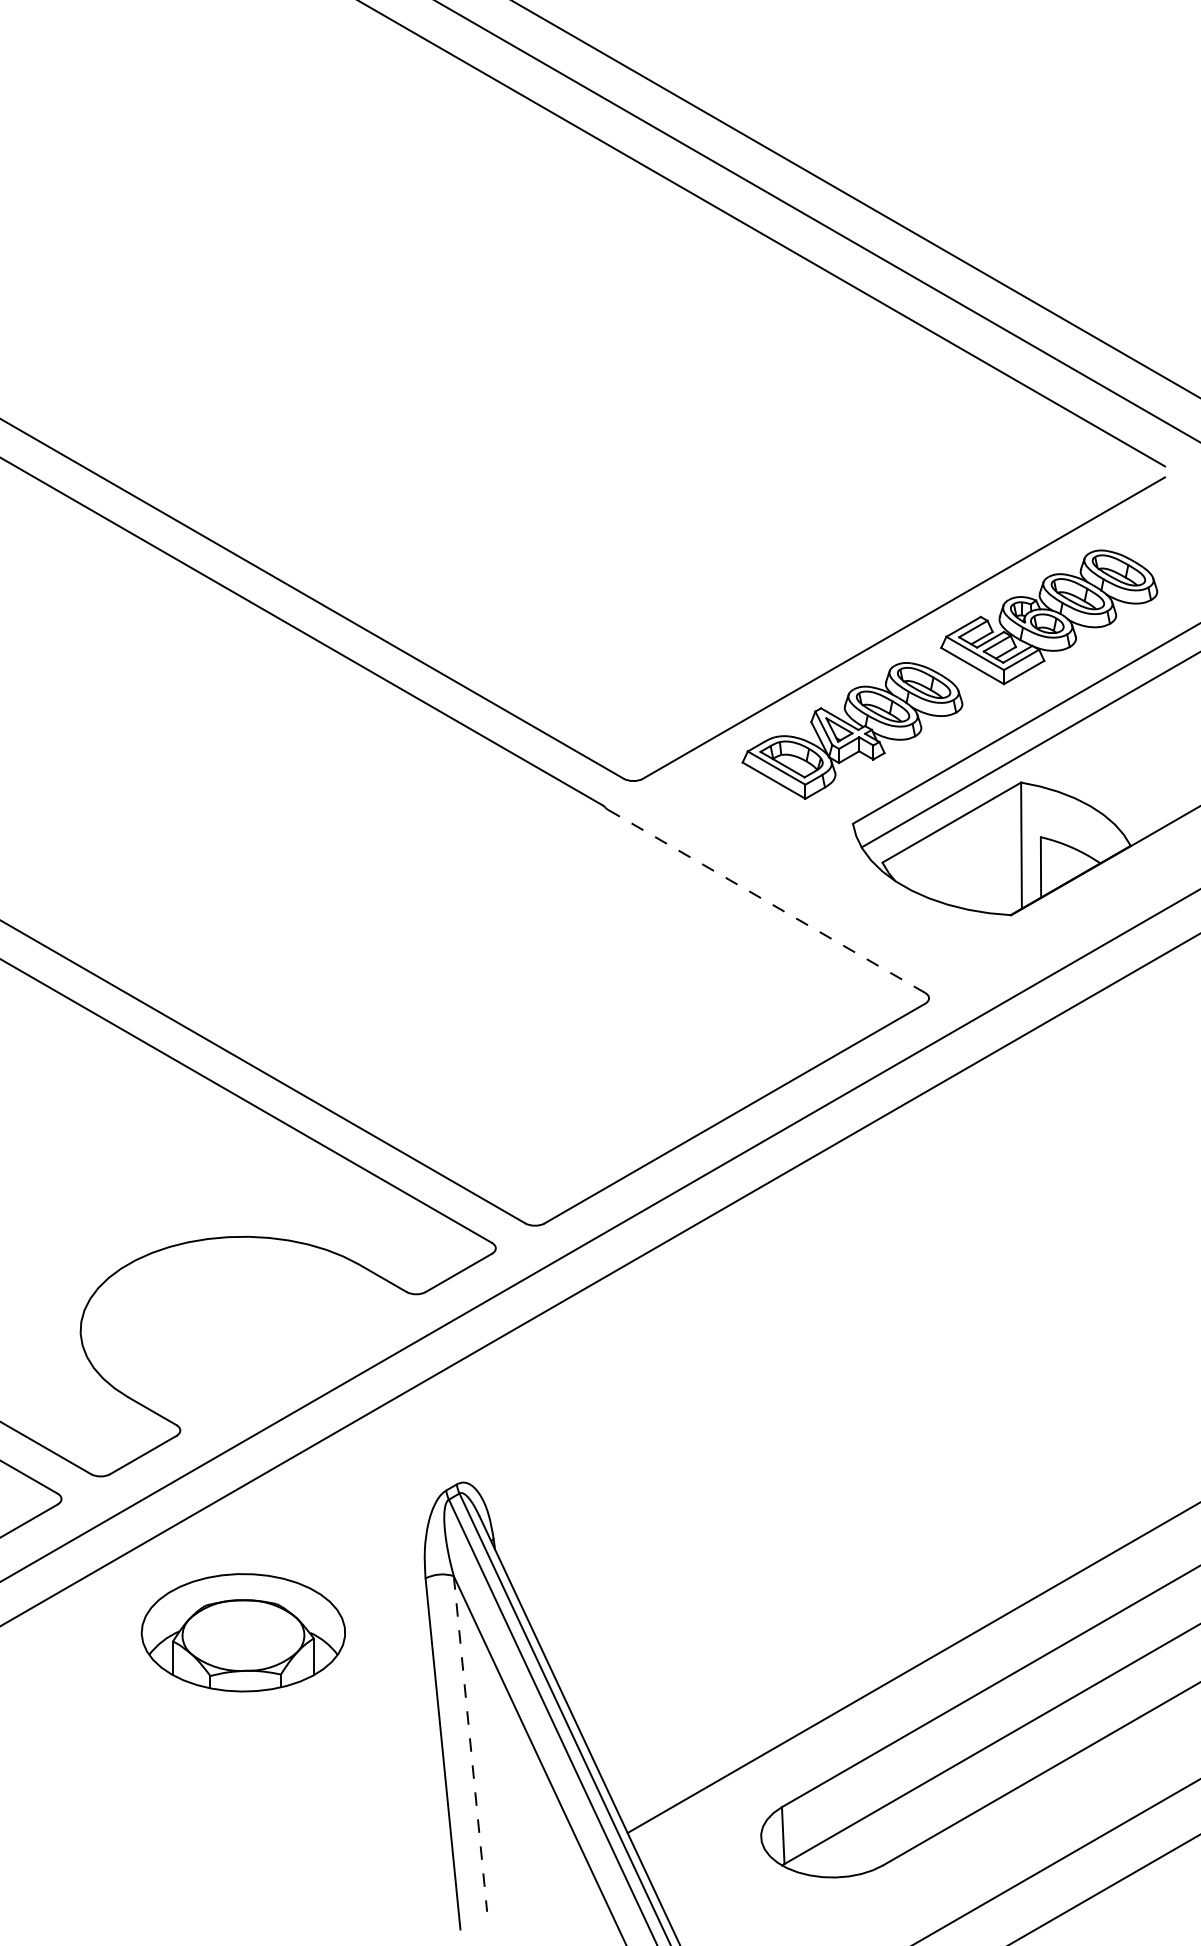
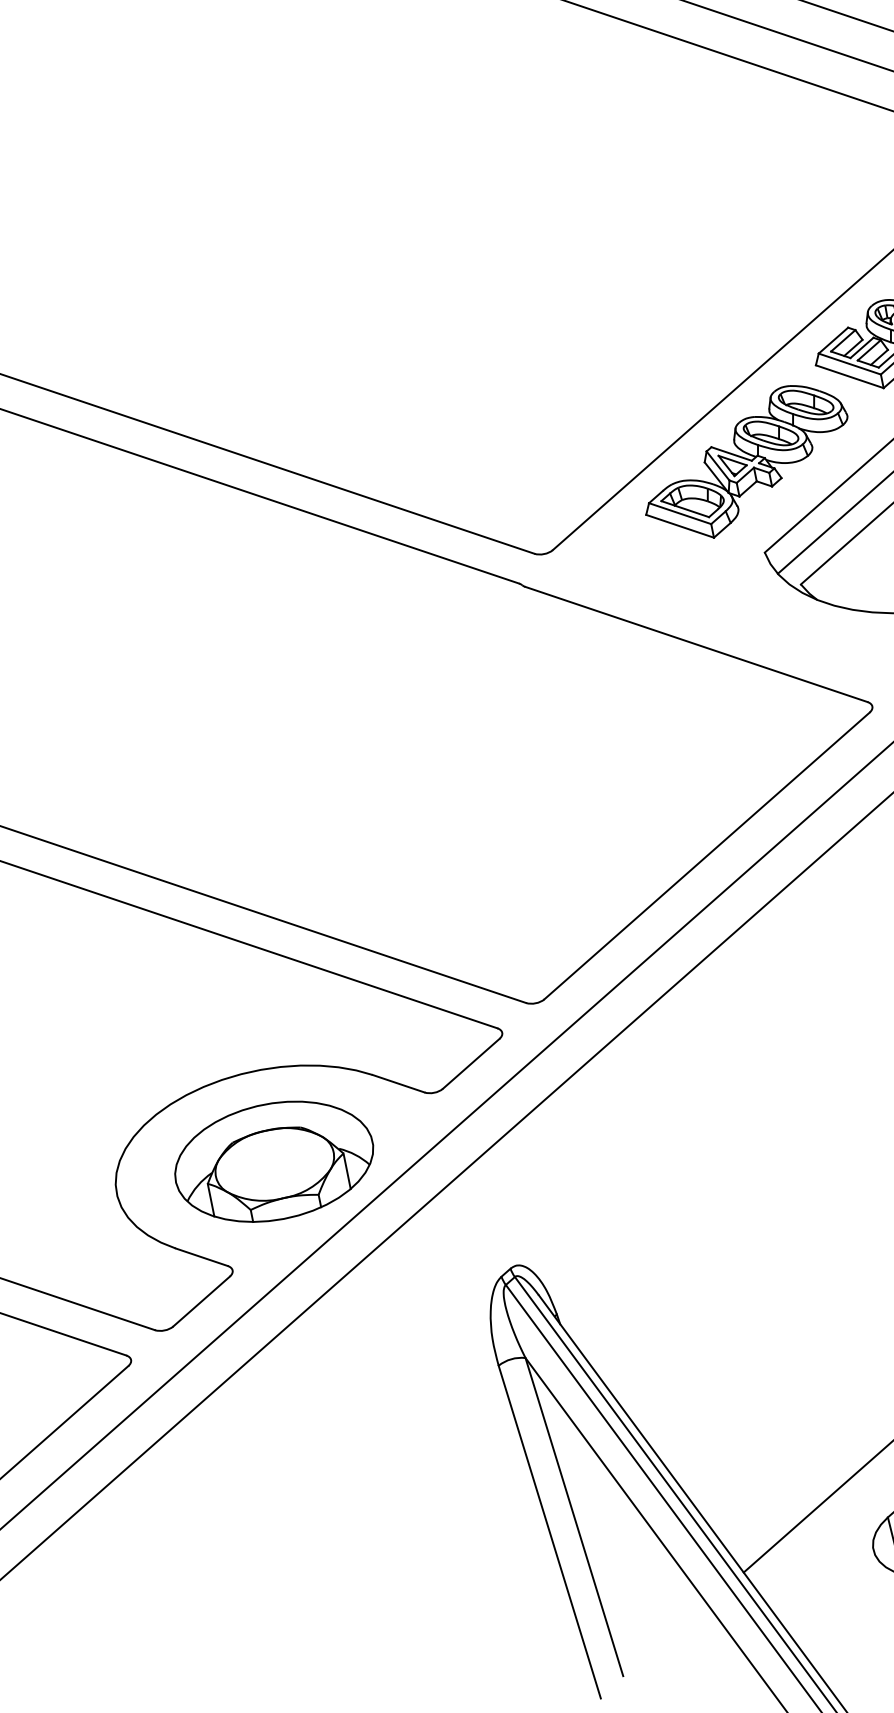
line: (766, 901) -> (696, 644), dashed -> solid
part: (242, 1632) -> (273, 1161), moved
line: (470, 1744) -> (574, 1517), dashed -> solid

